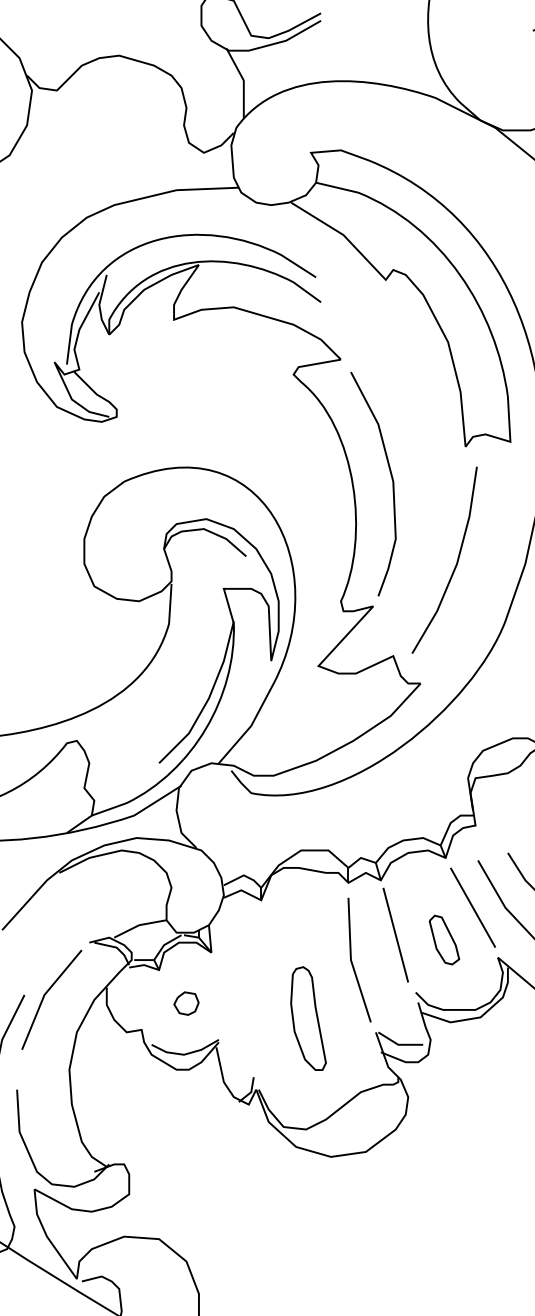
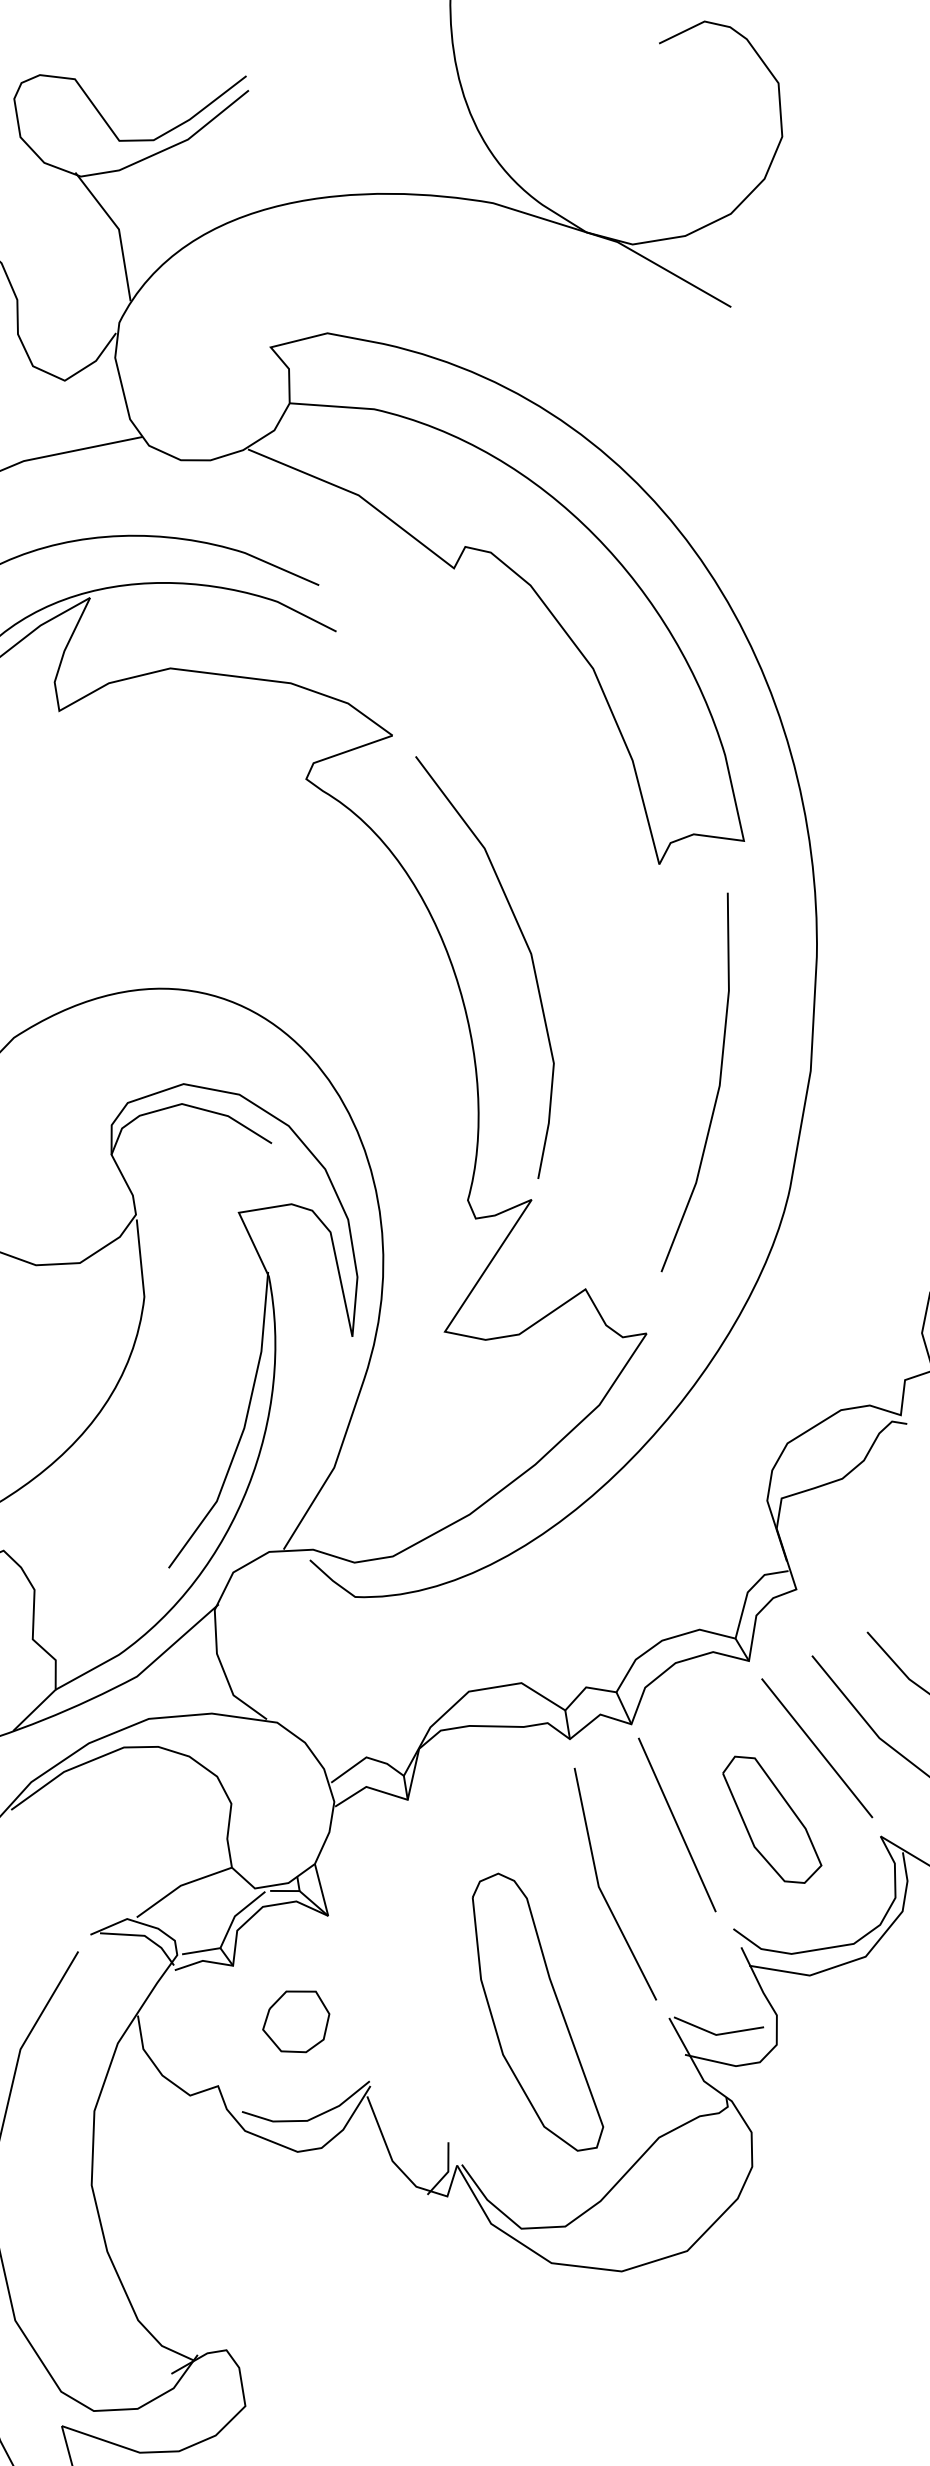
curve: (455, 564) -> (716, 1087), moved
part: (444, 939) -> (772, 1818), size x1.43
part: (186, 1003) -> (296, 2021), size x1.43
part: (308, 1018) -> (535, 2012), size x1.43

